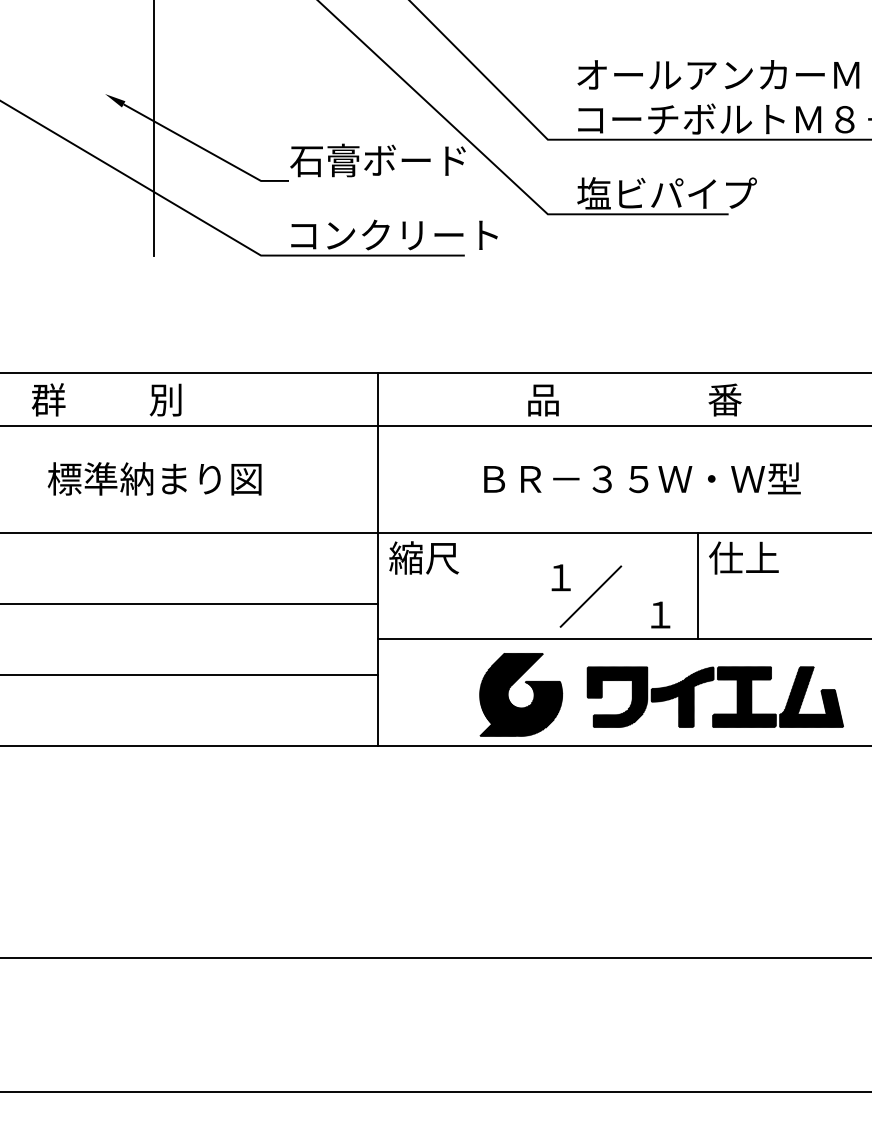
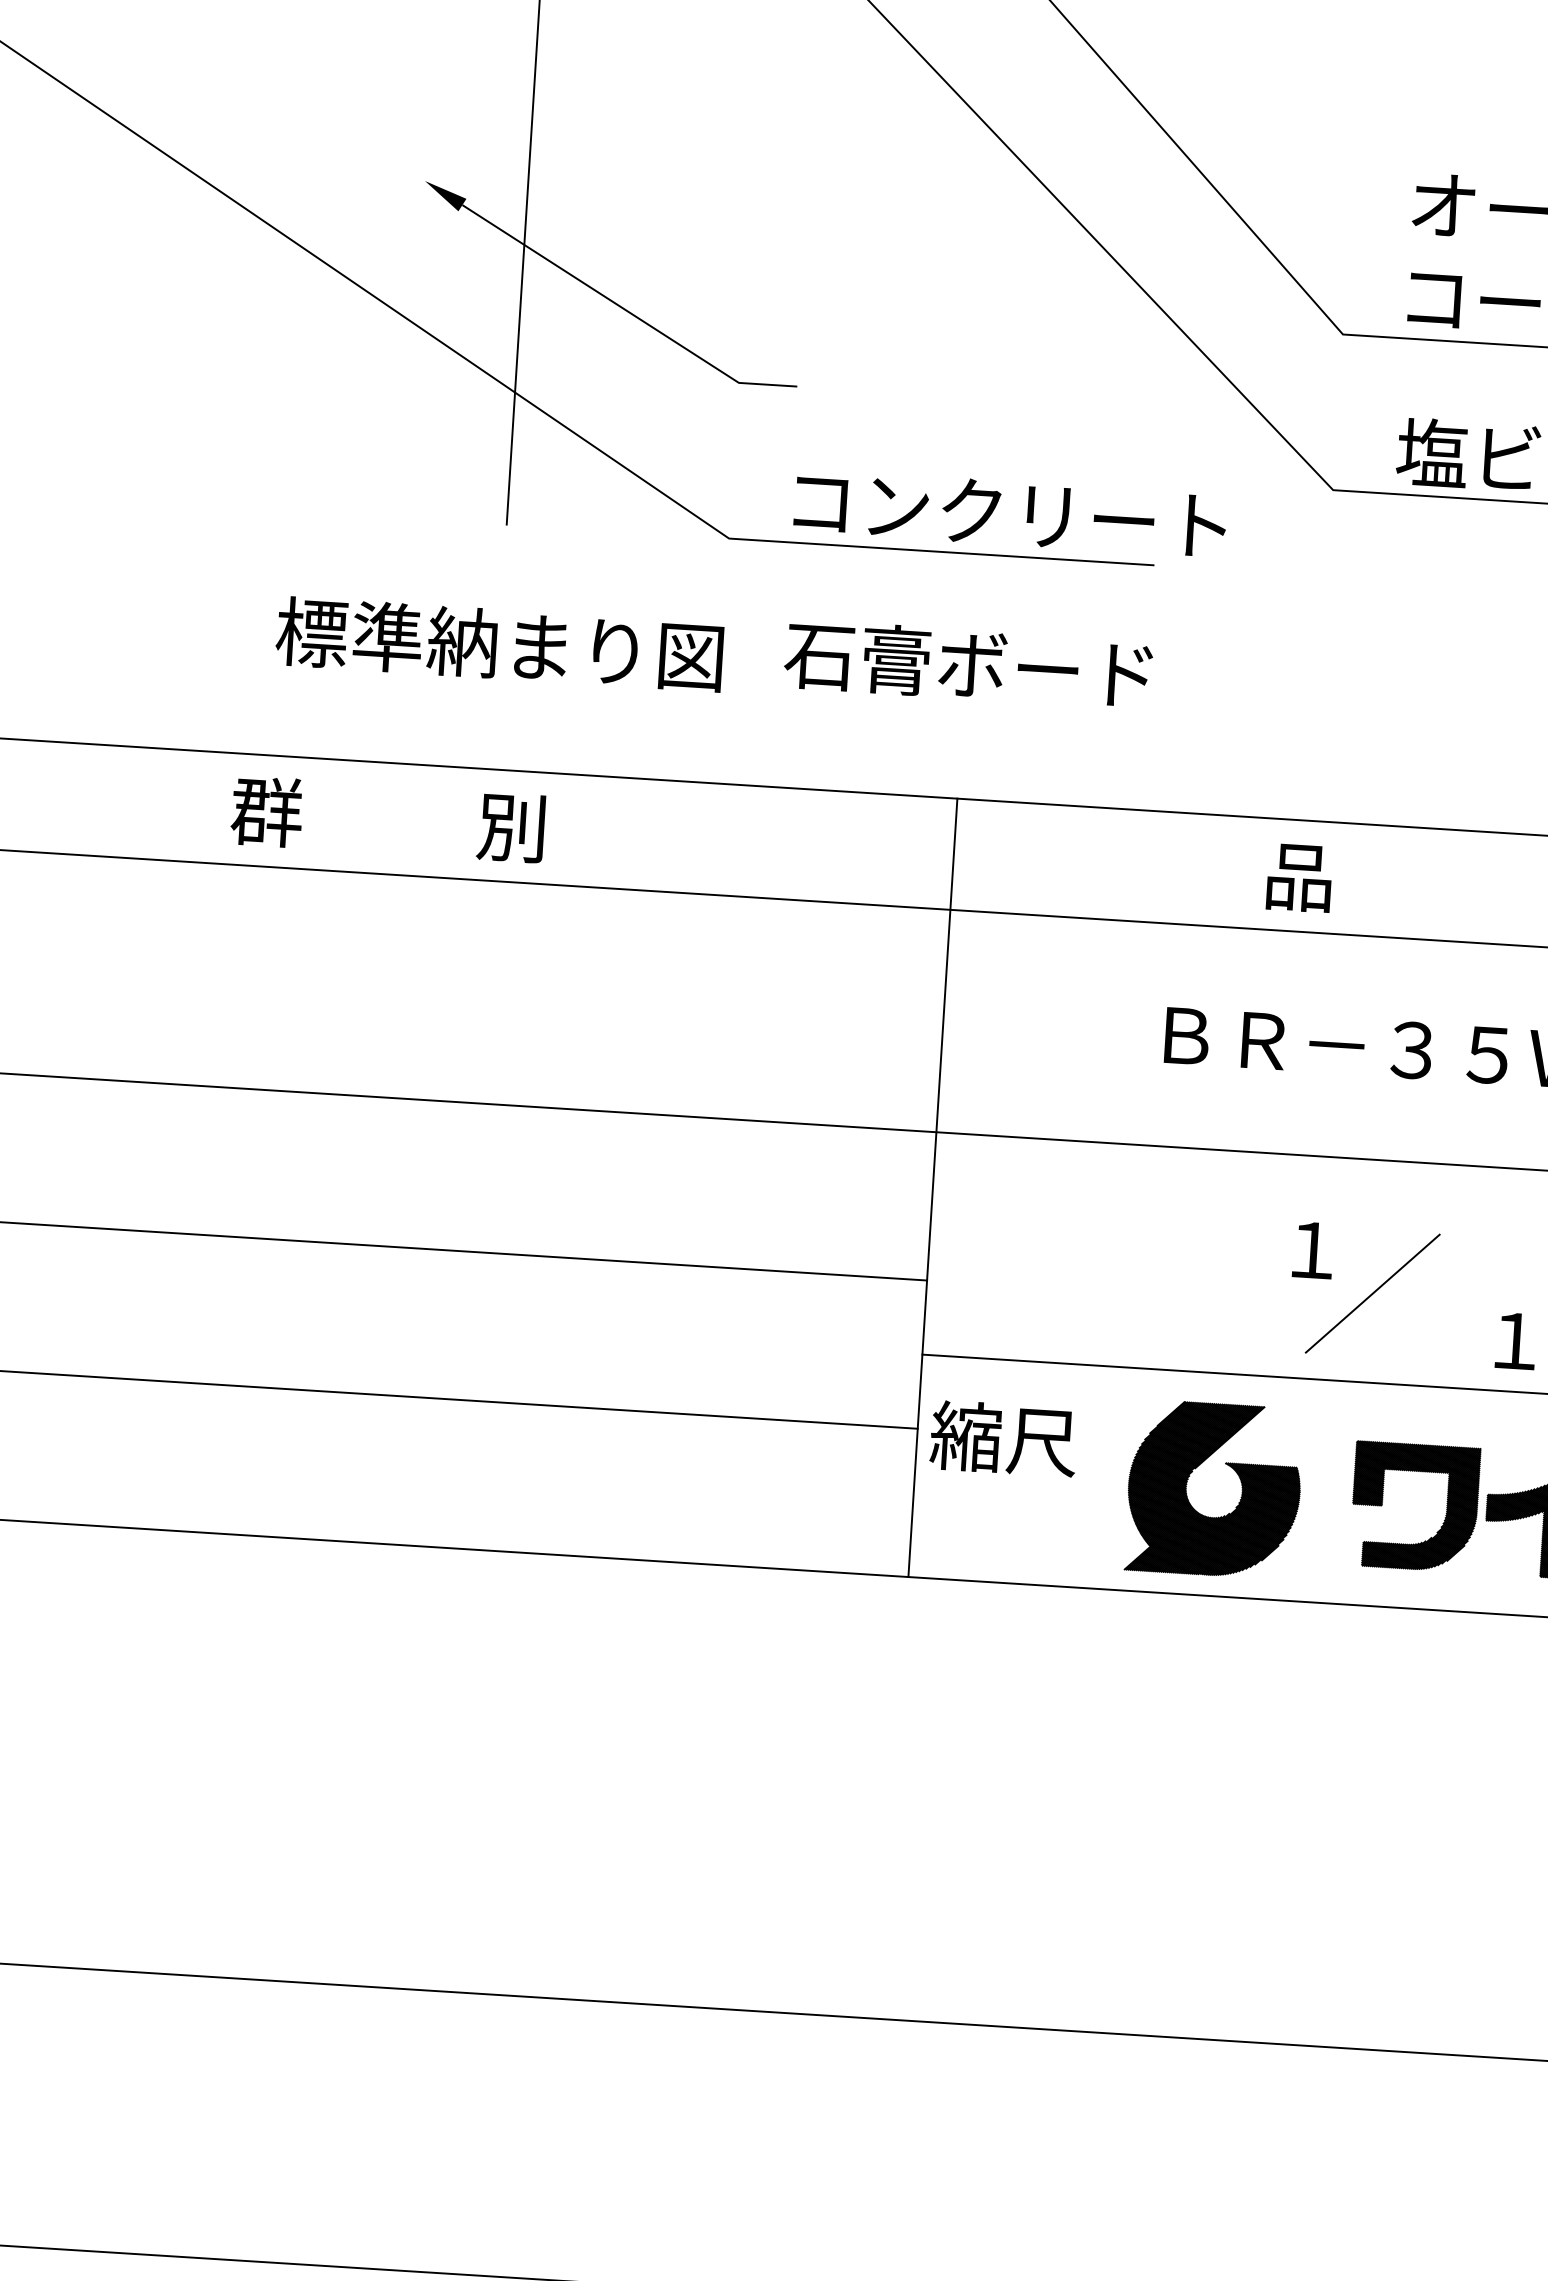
text: (377, 160) -> (967, 664), moved
text: (154, 478) -> (499, 643), moved
text: (423, 557) -> (1002, 1437), moved

